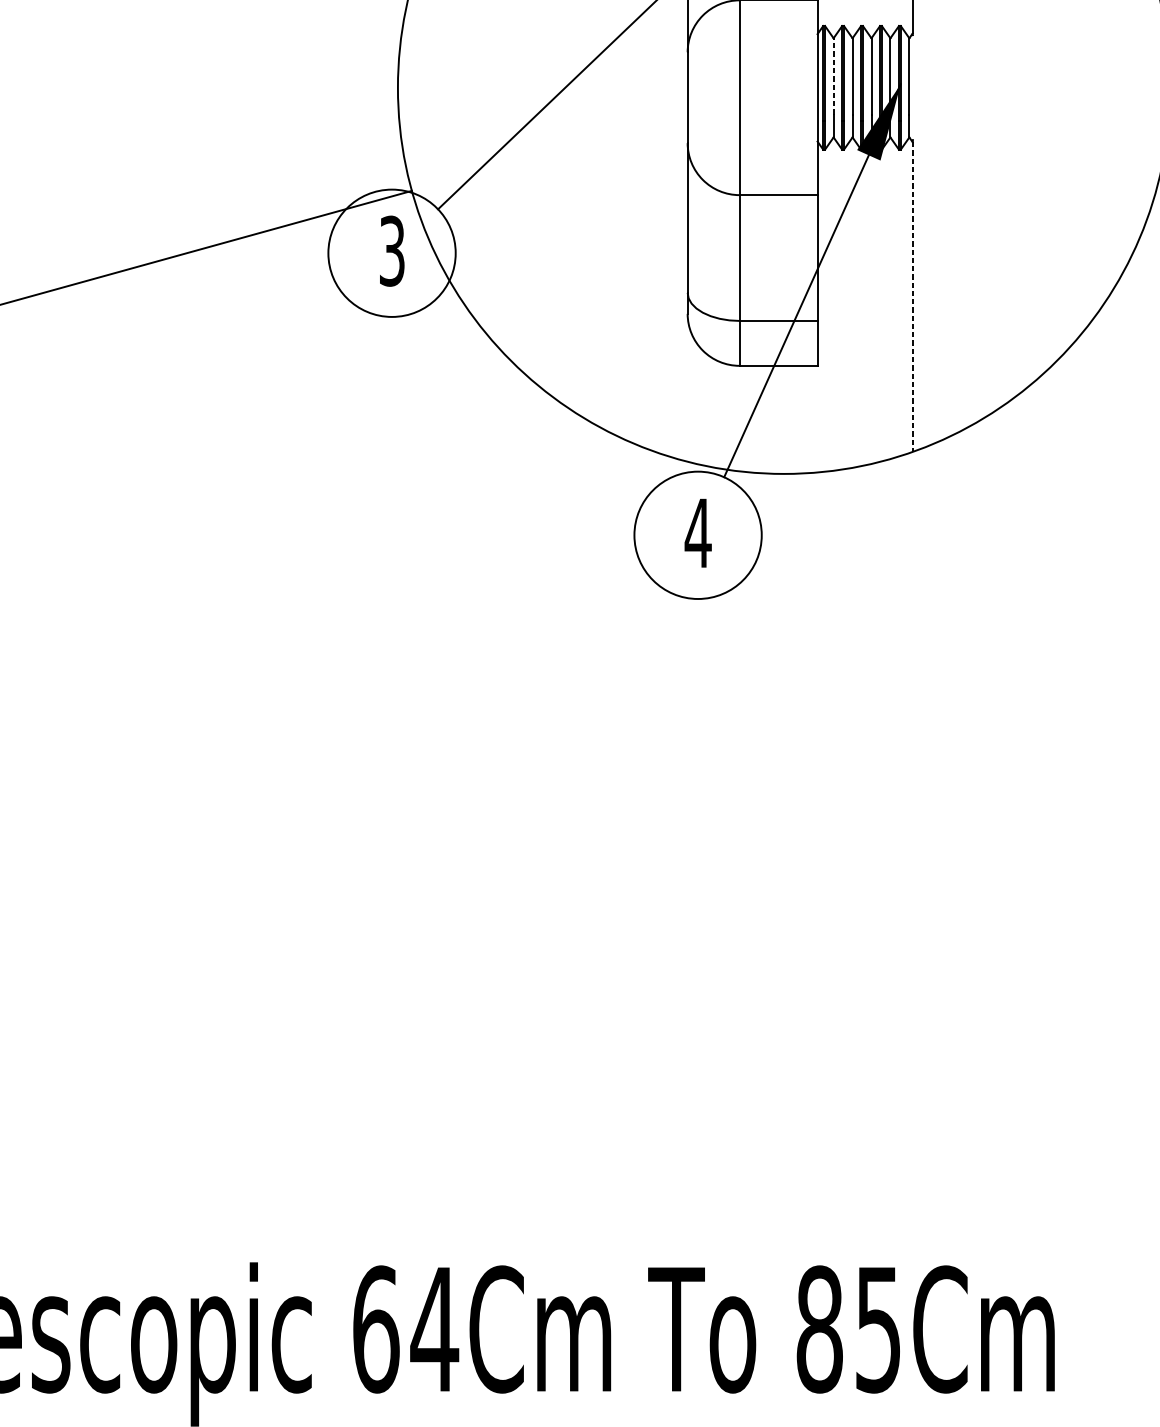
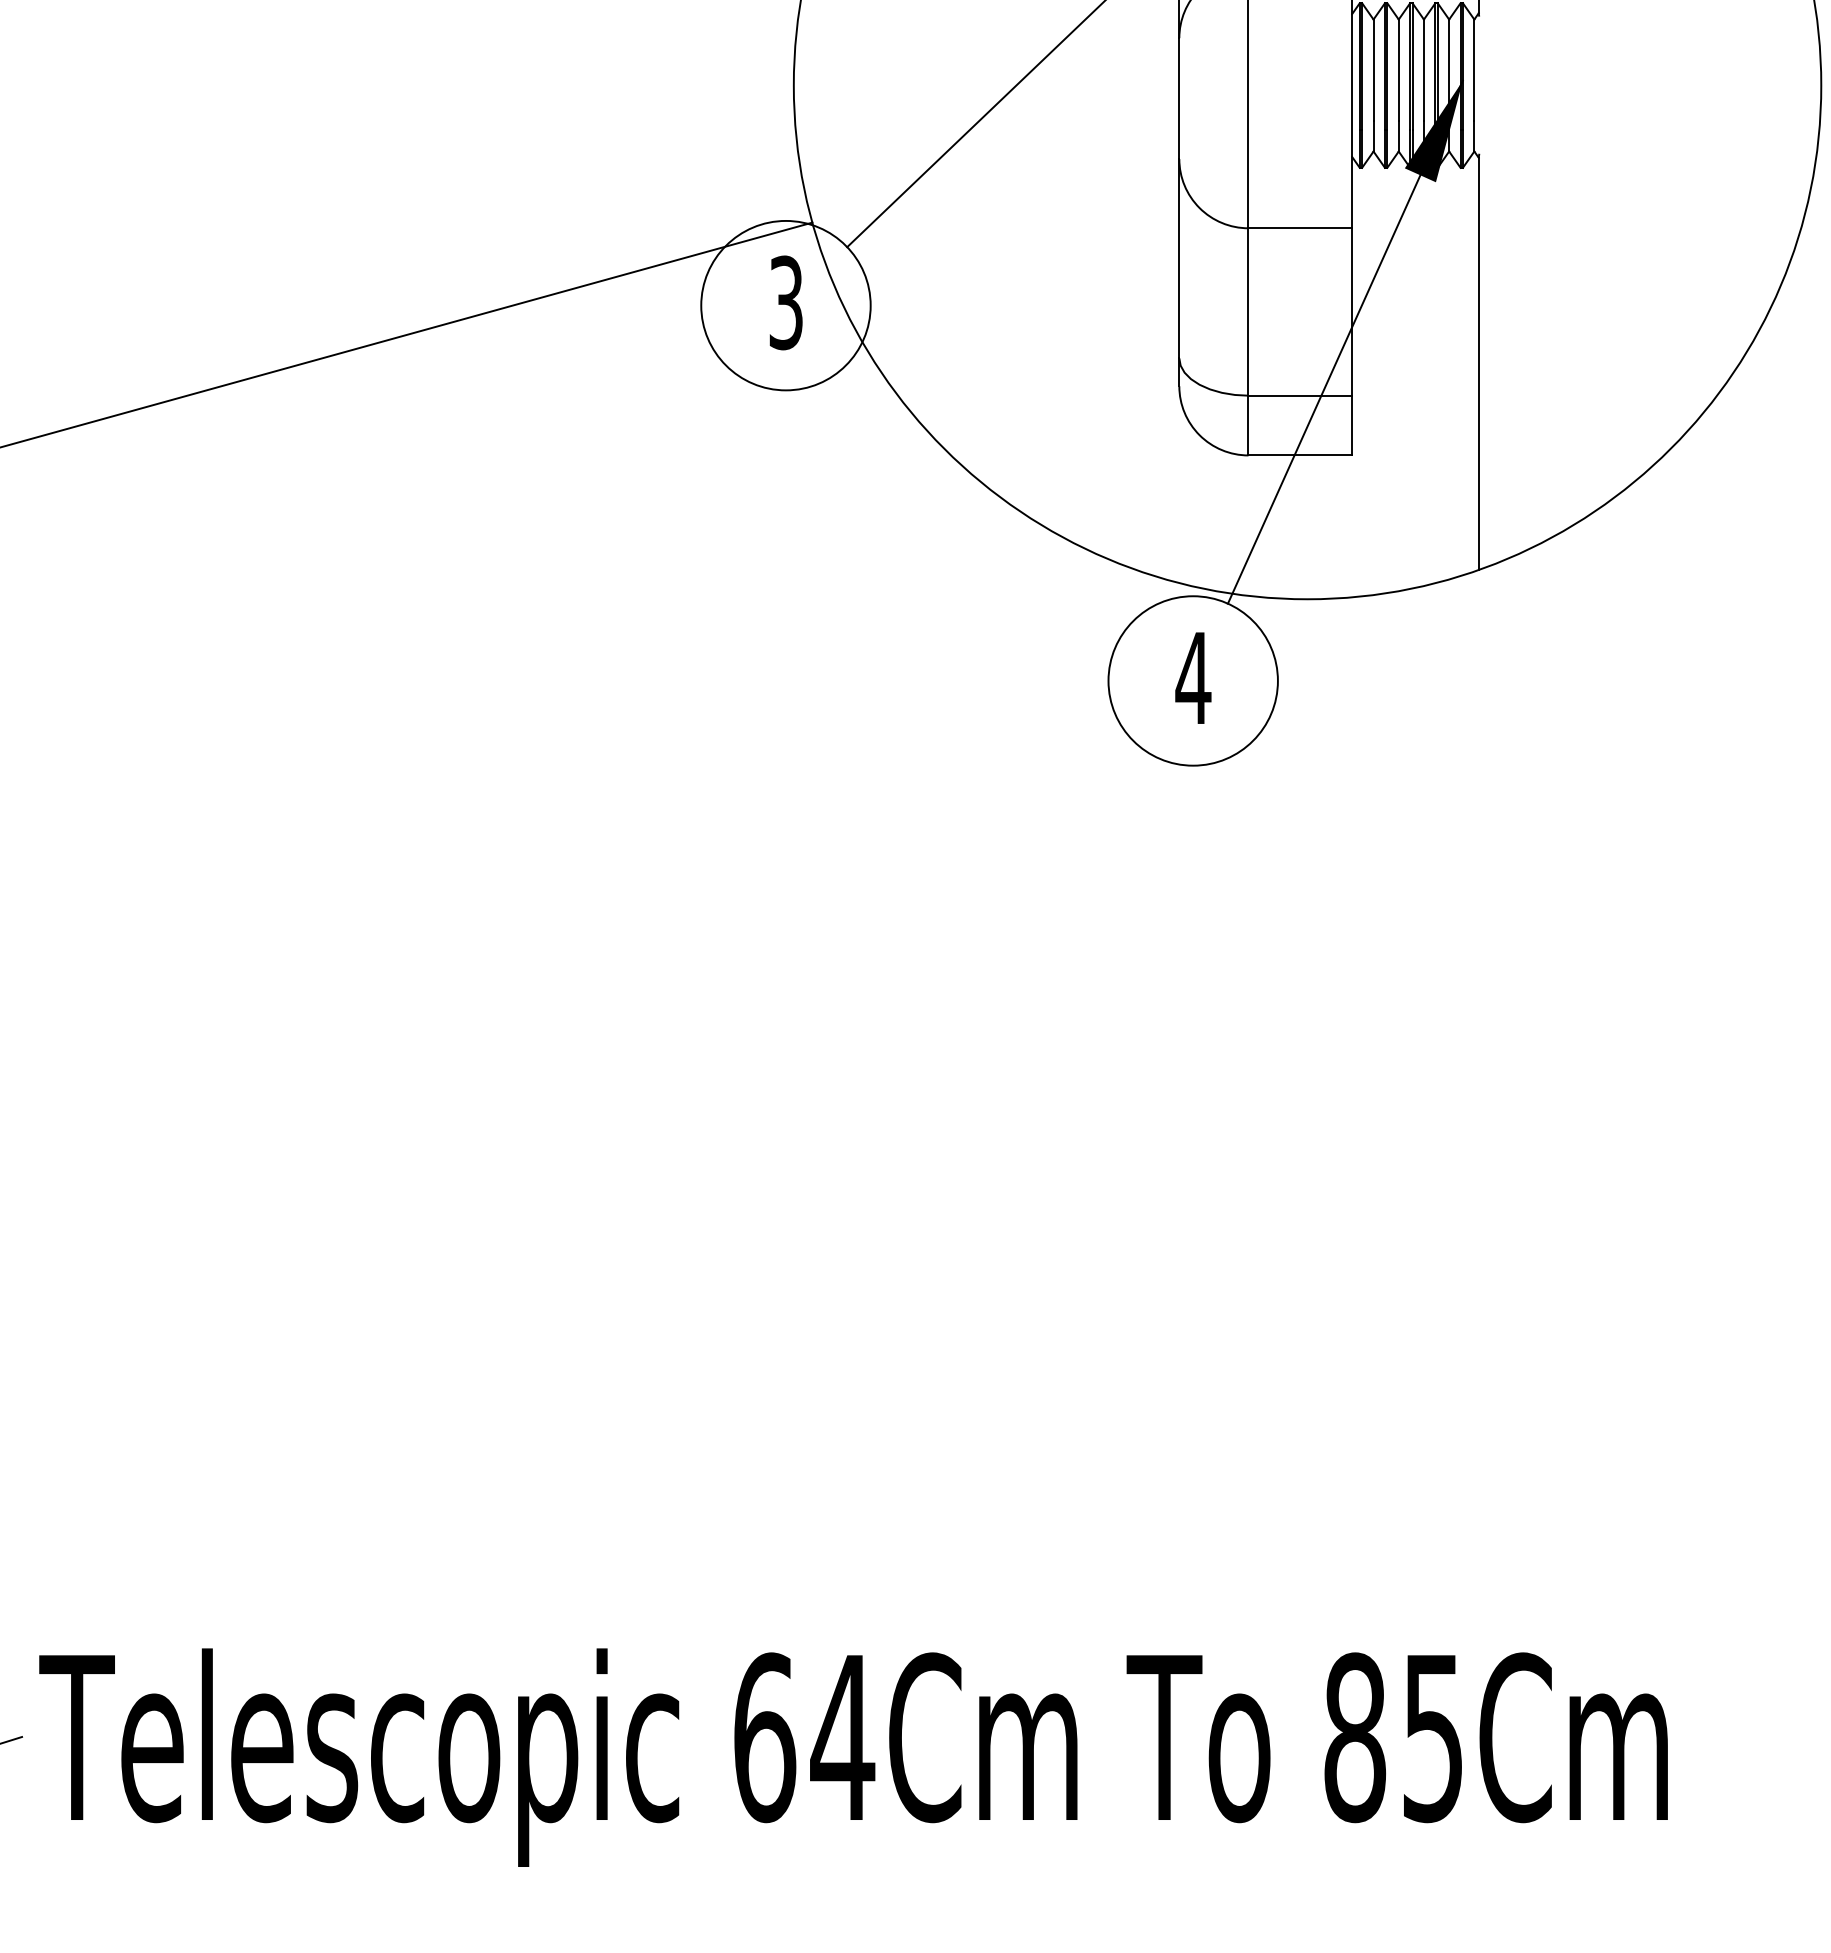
line: (833, 76) -> (1373, 70), dashed -> solid
line: (912, 297) -> (1478, 364), dashed -> solid

